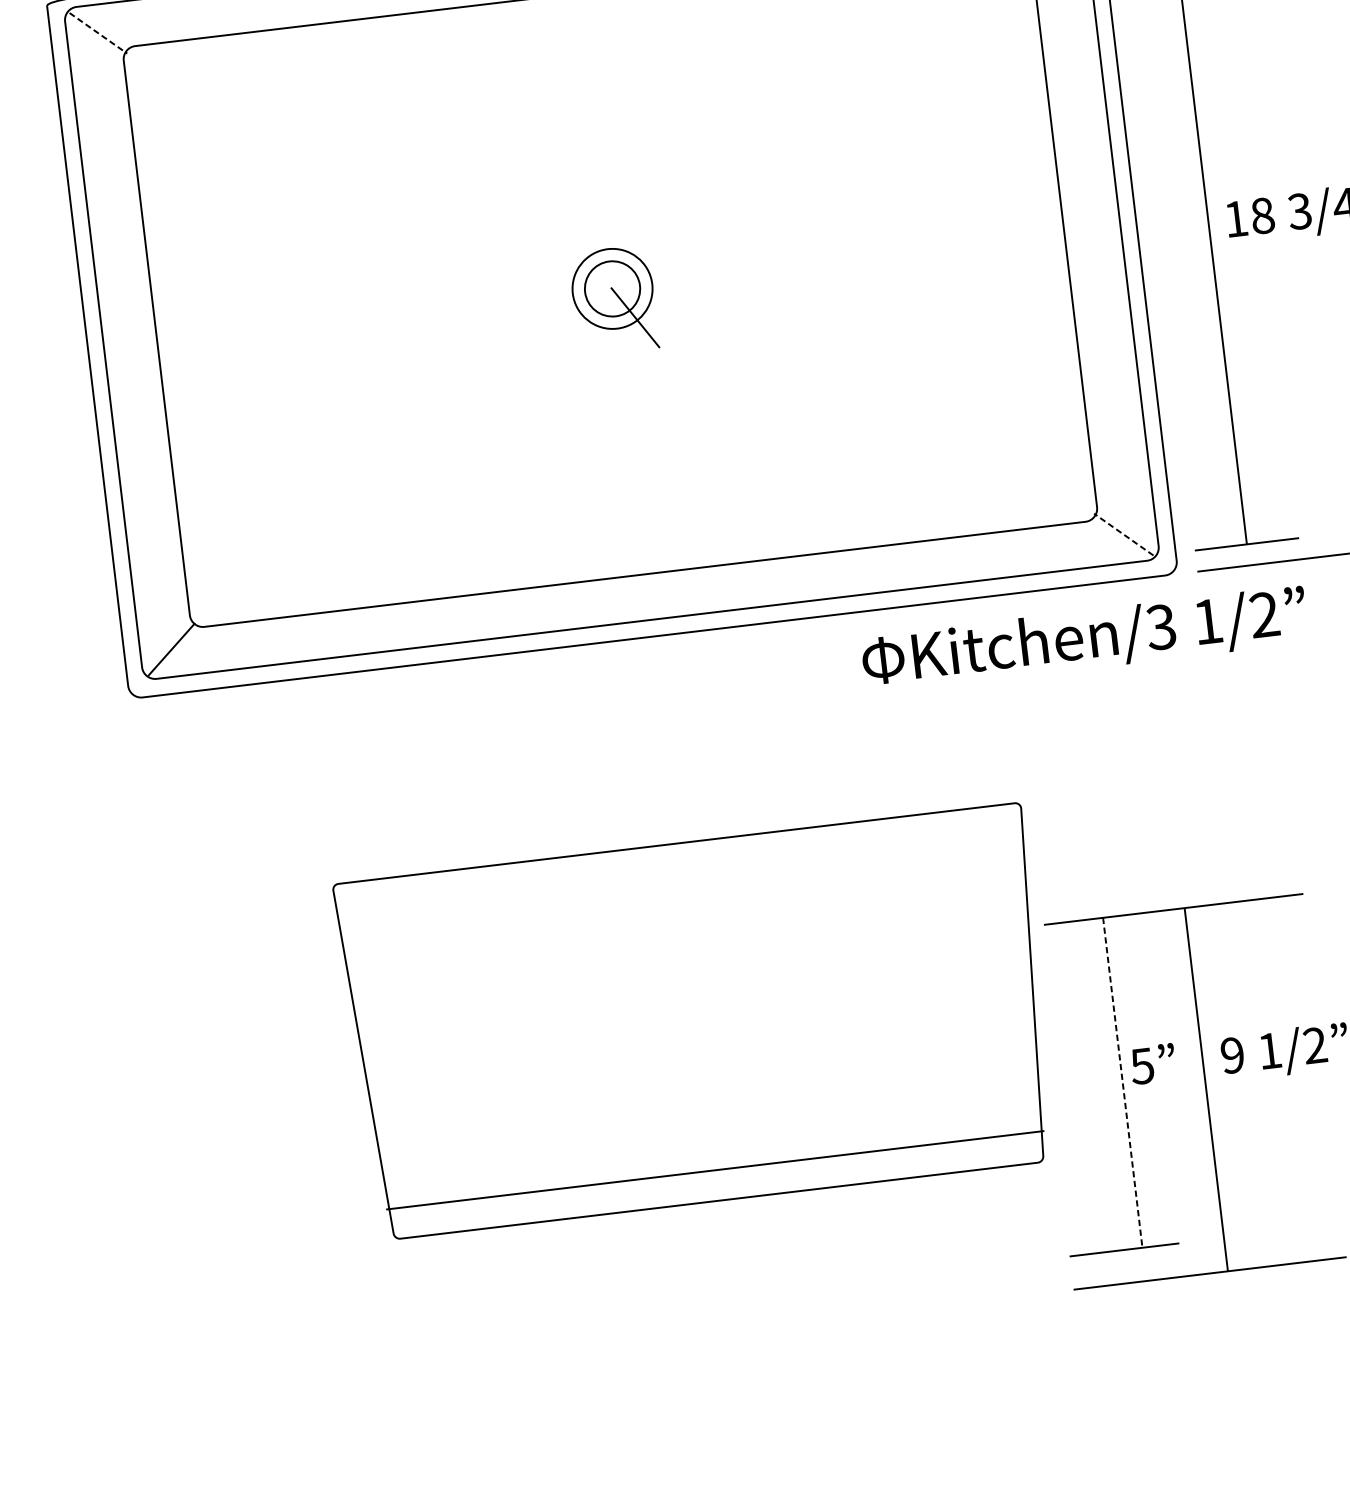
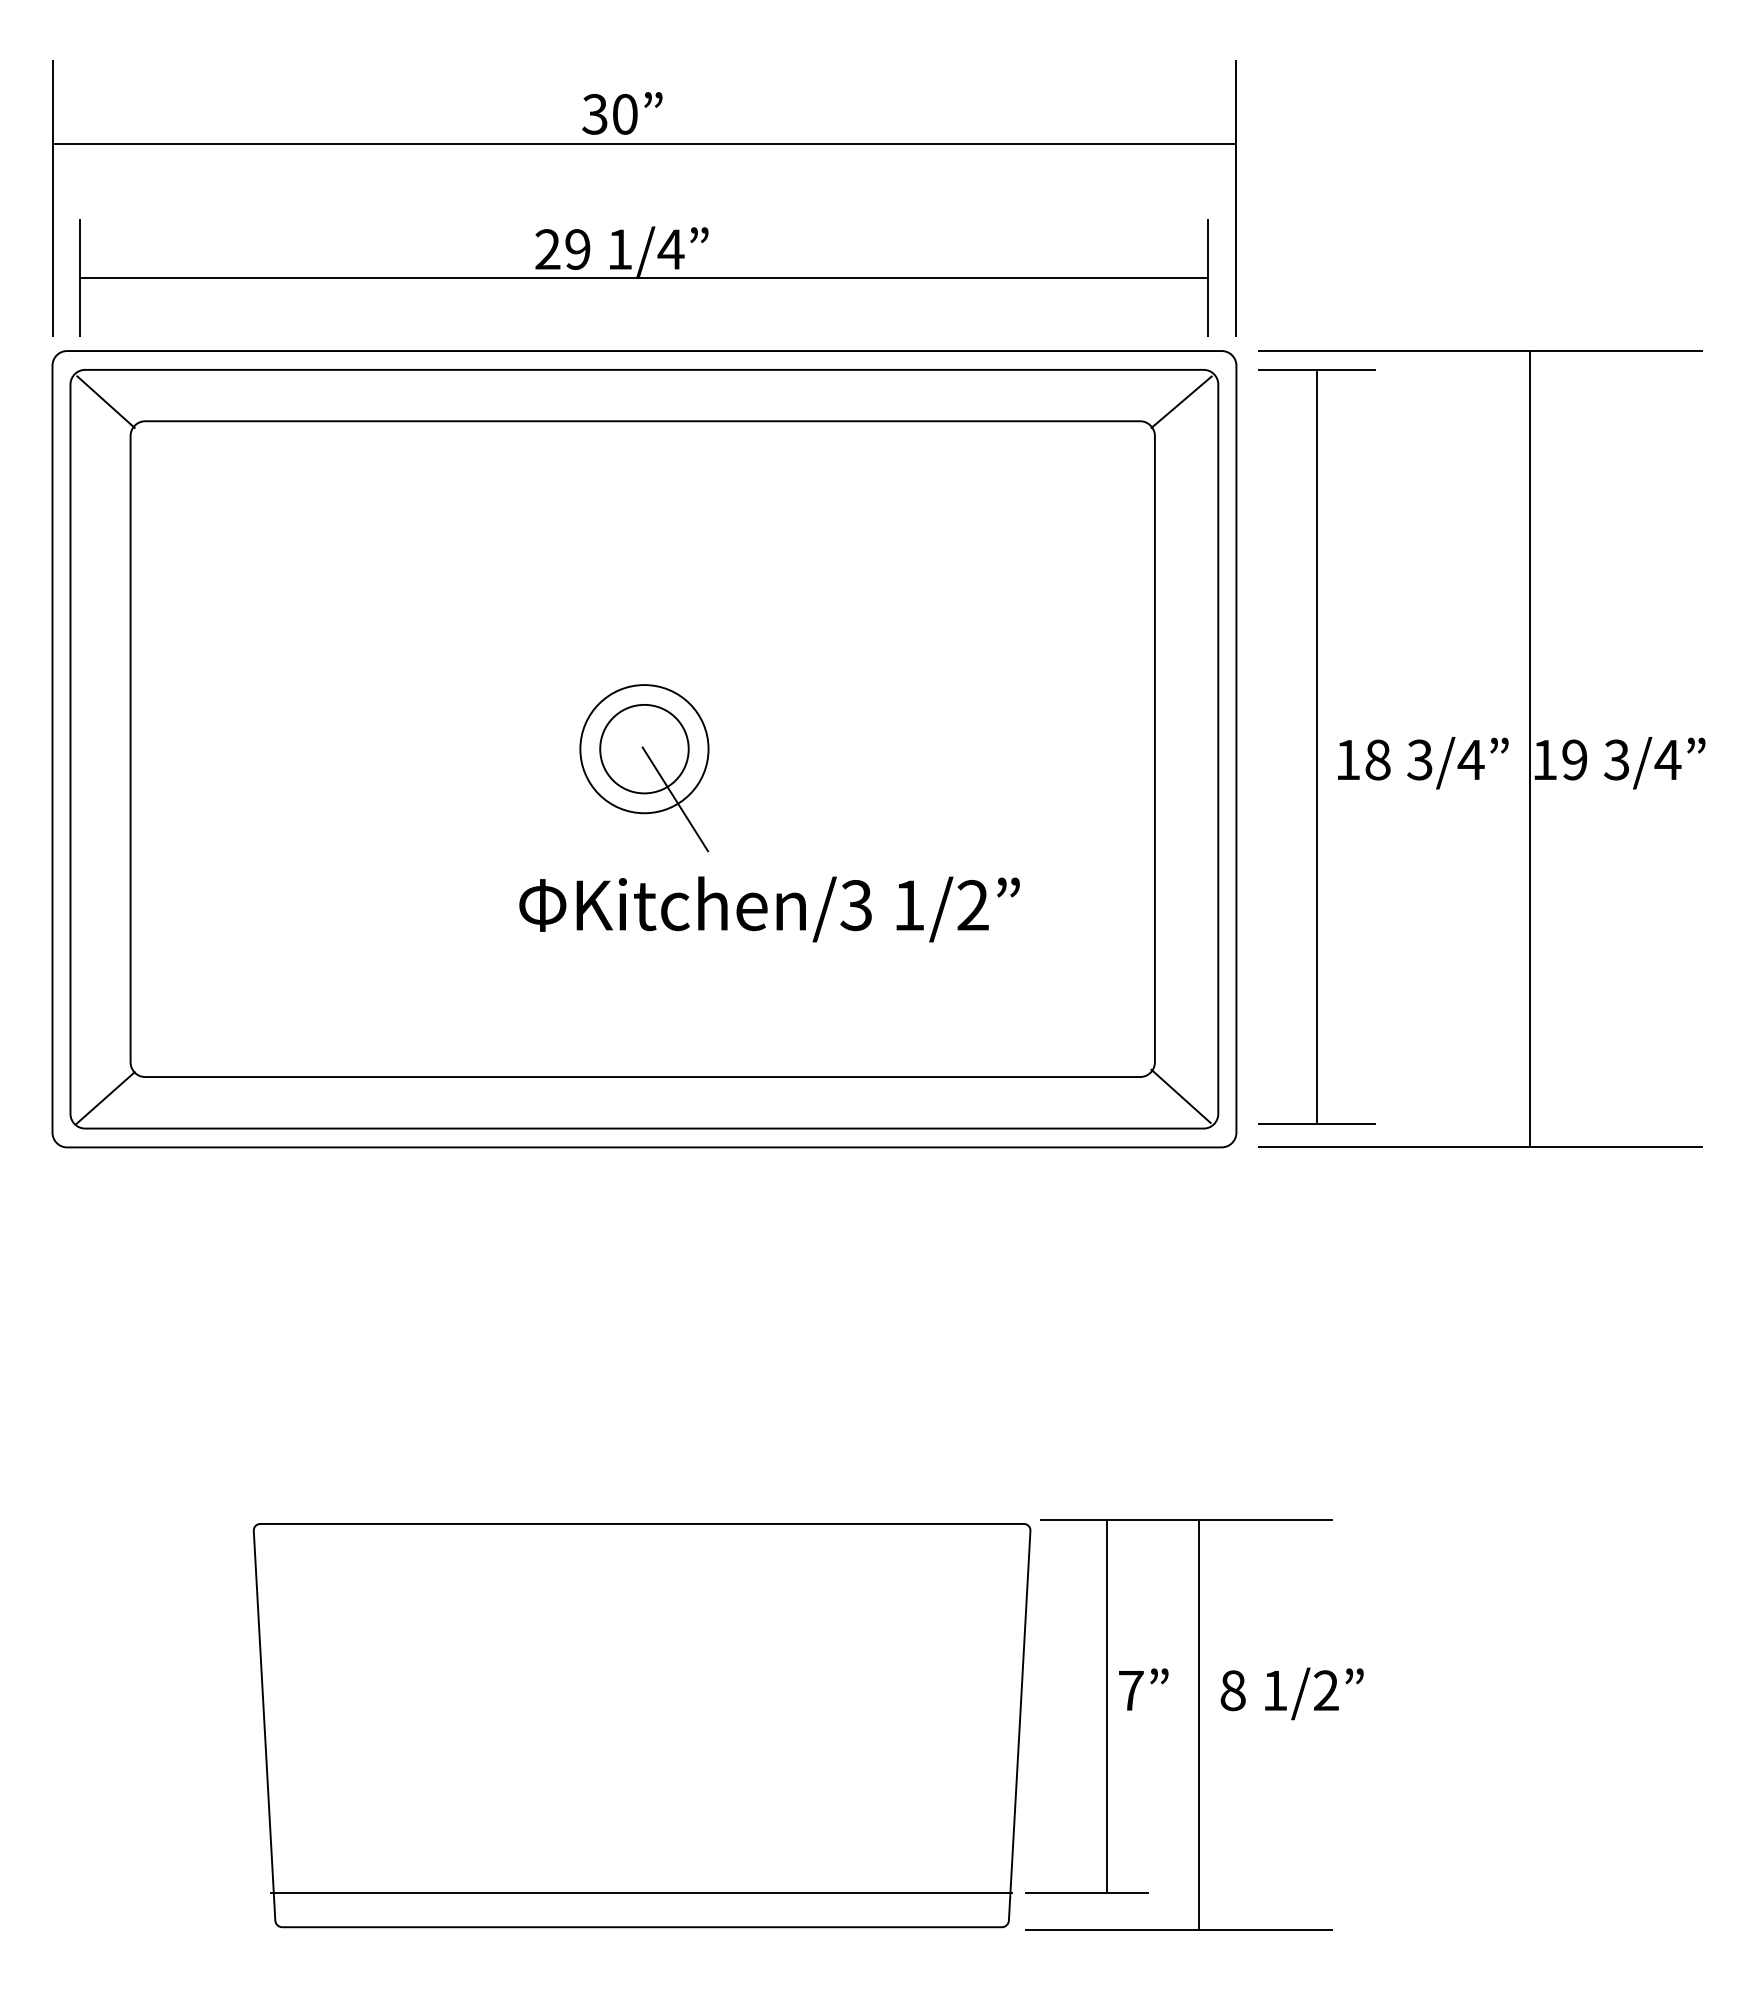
line: (98, 33) -> (106, 402), dashed -> solid
part: (614, 300) -> (644, 768), size x1.43
line: (1124, 534) -> (1181, 1096), dashed -> solid
text: (1084, 640) -> (769, 909), moved
part: (697, 1022) -> (641, 1725), moved
text: (1232, 1055) -> (1232, 1690), 9 -> 8
text: (1141, 1067) -> (1130, 1691), 5 -> 7
line: (1123, 1083) -> (1107, 1707), dashed -> solid

